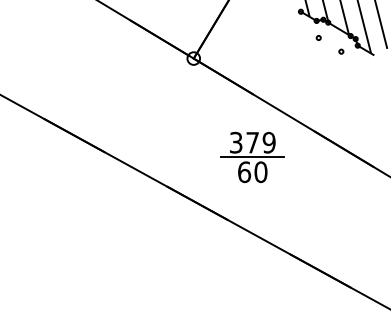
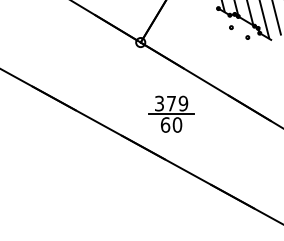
part: (252, 156) -> (171, 113), moved

